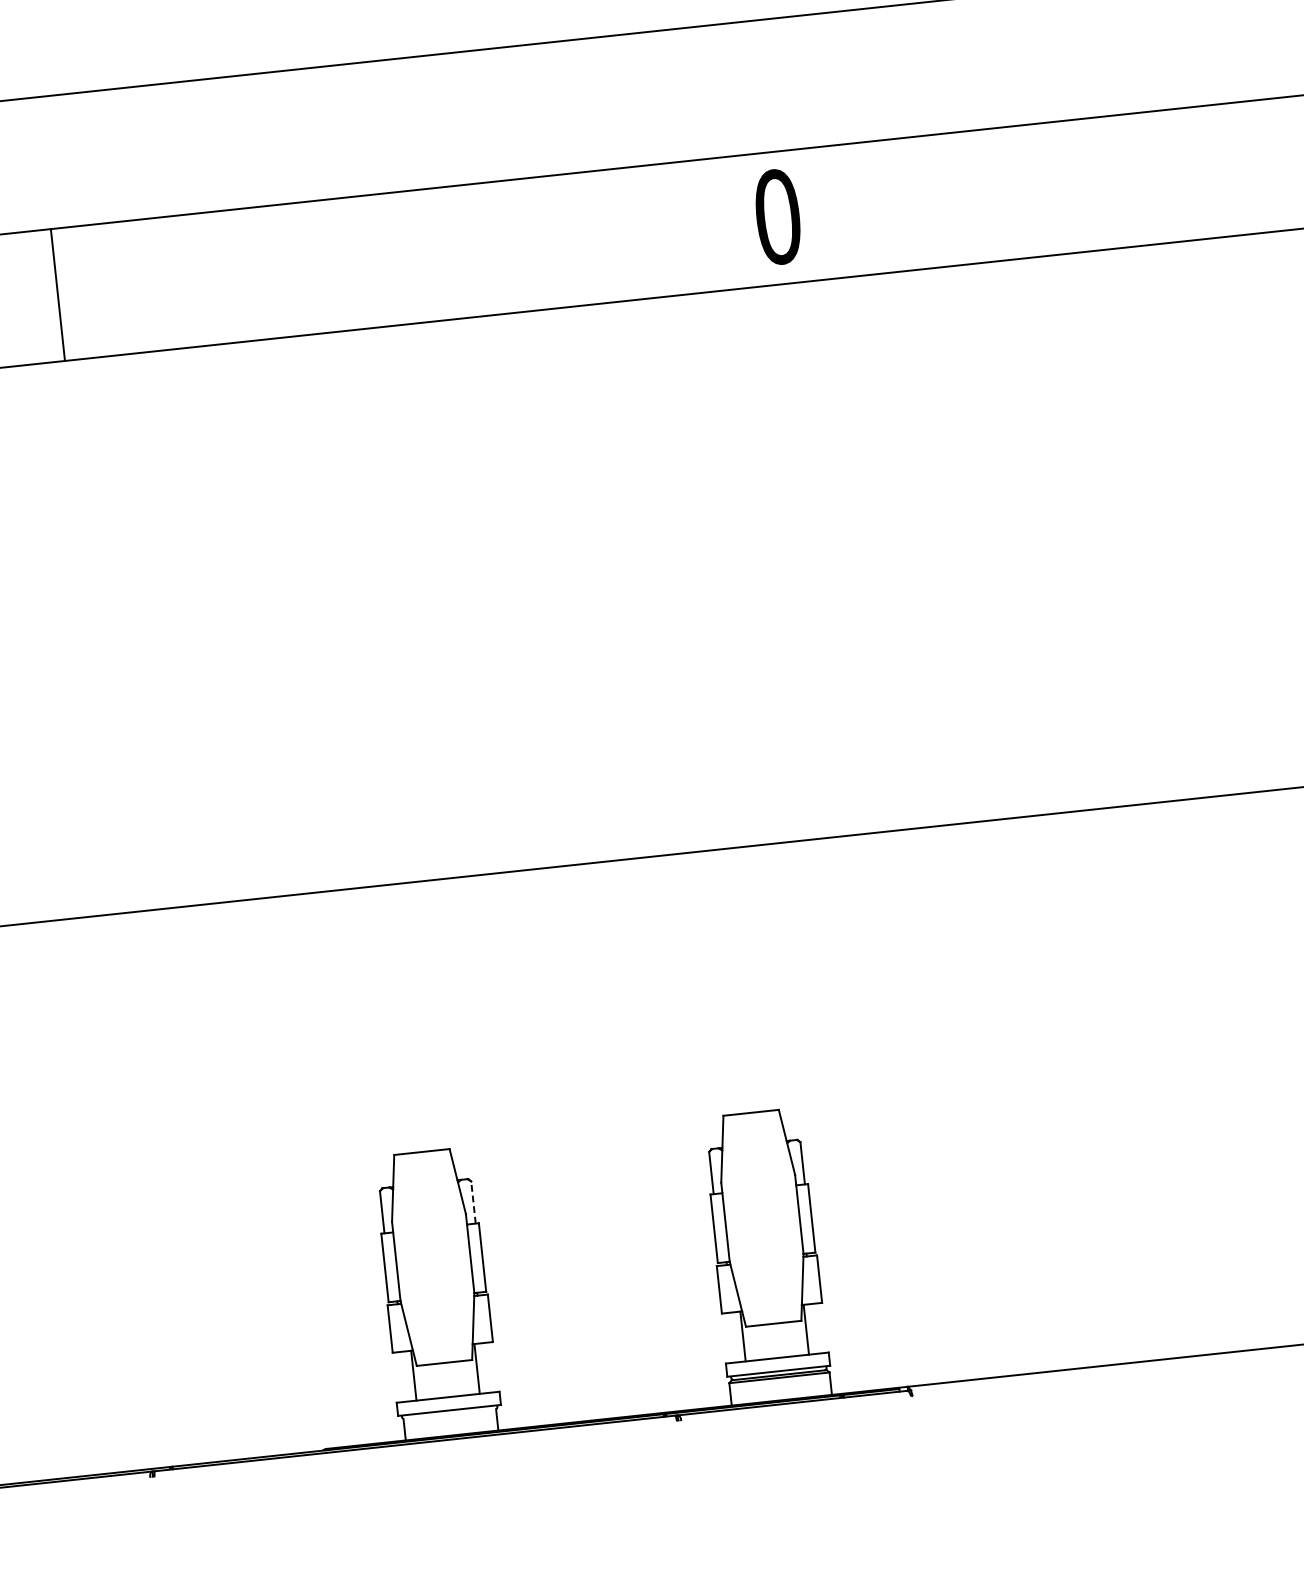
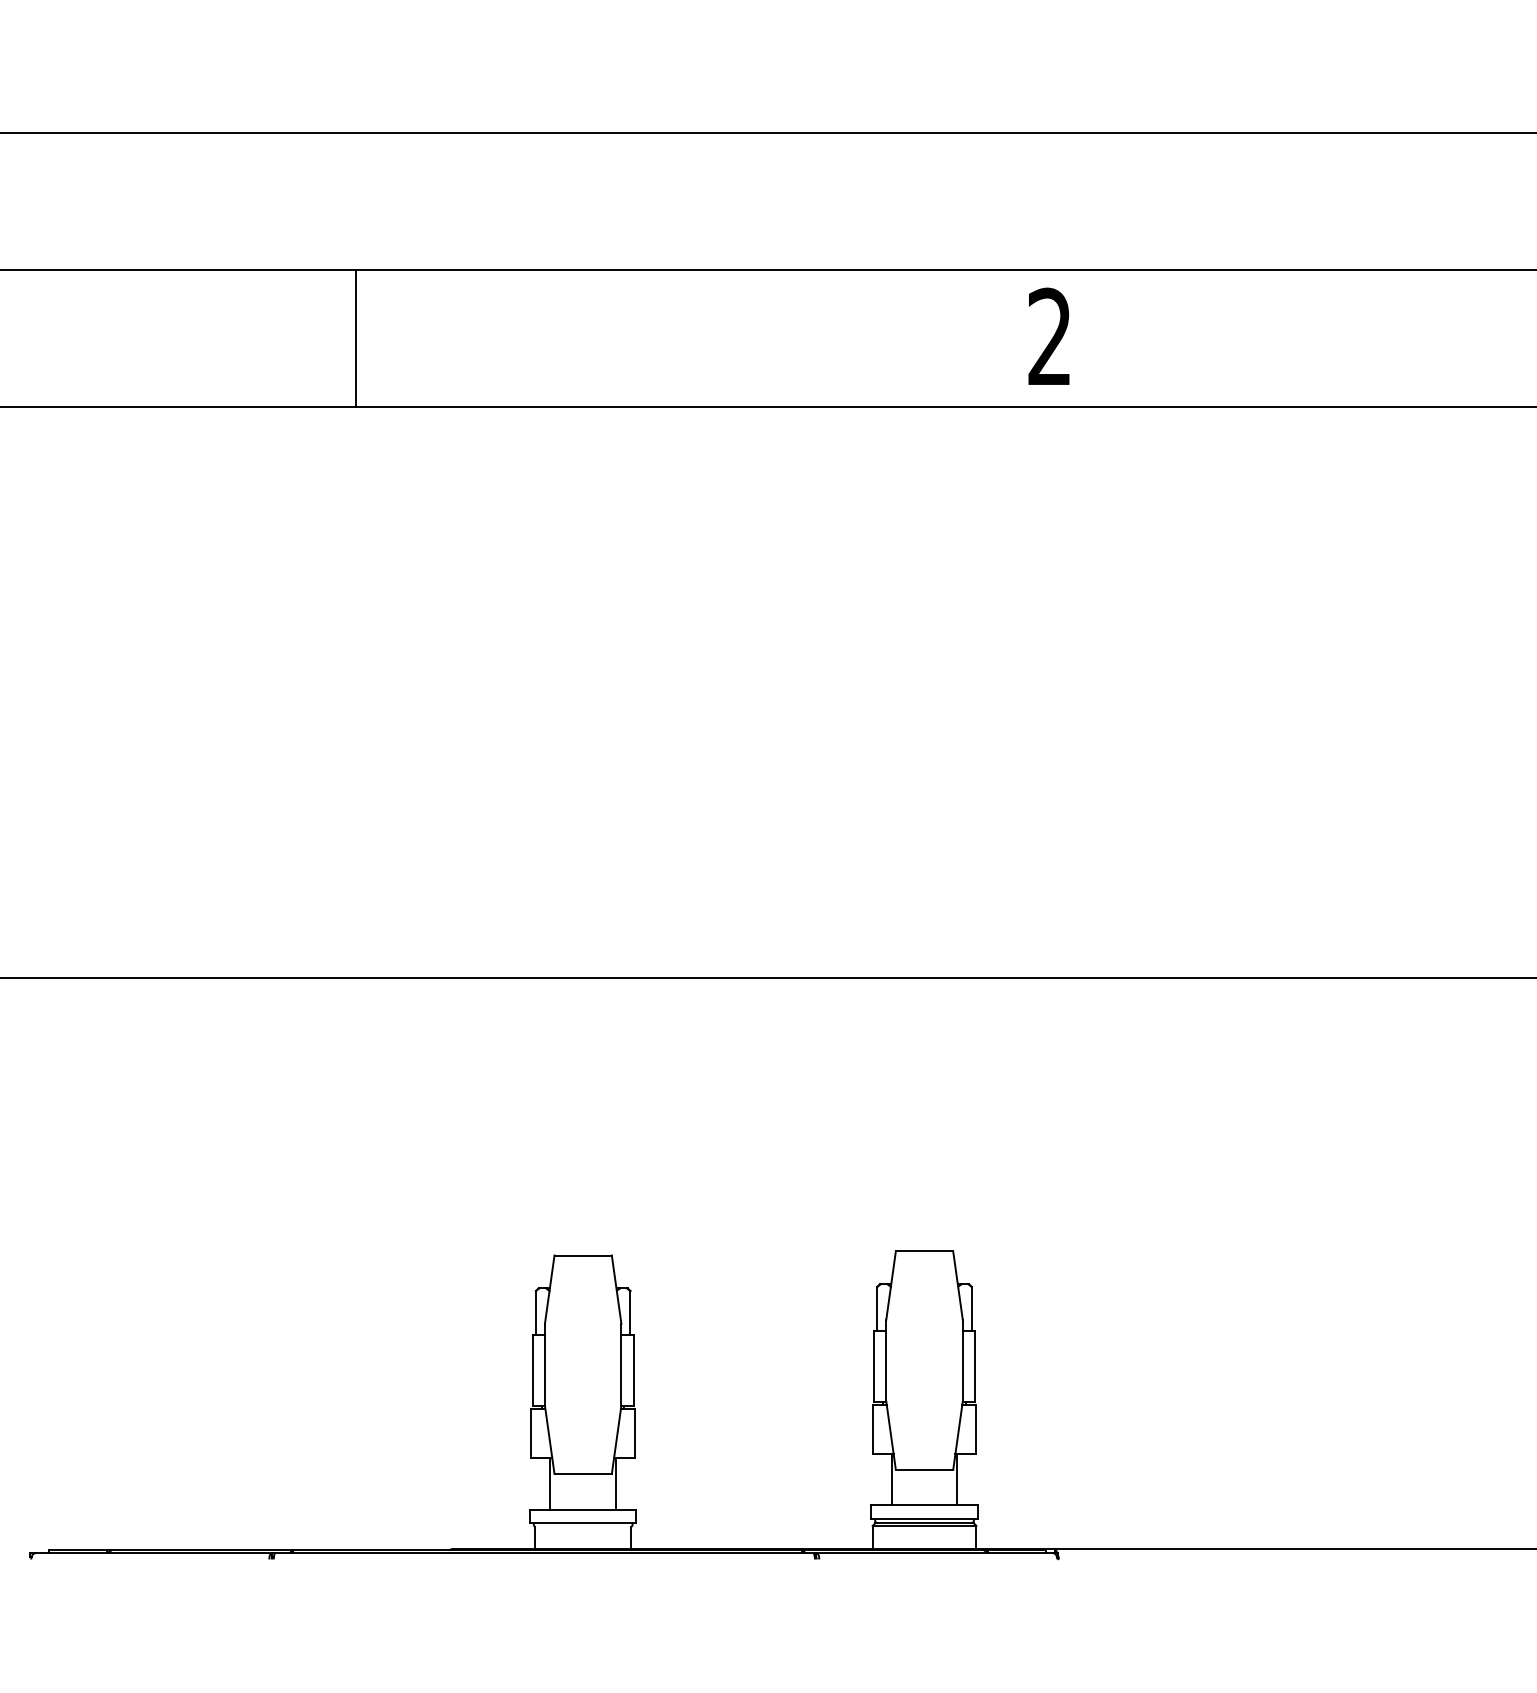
text: (777, 216) -> (1049, 336), 0 -> 2
line: (58, 294) -> (356, 337), moved
line: (473, 1202) -> (630, 1312), dashed -> solid

